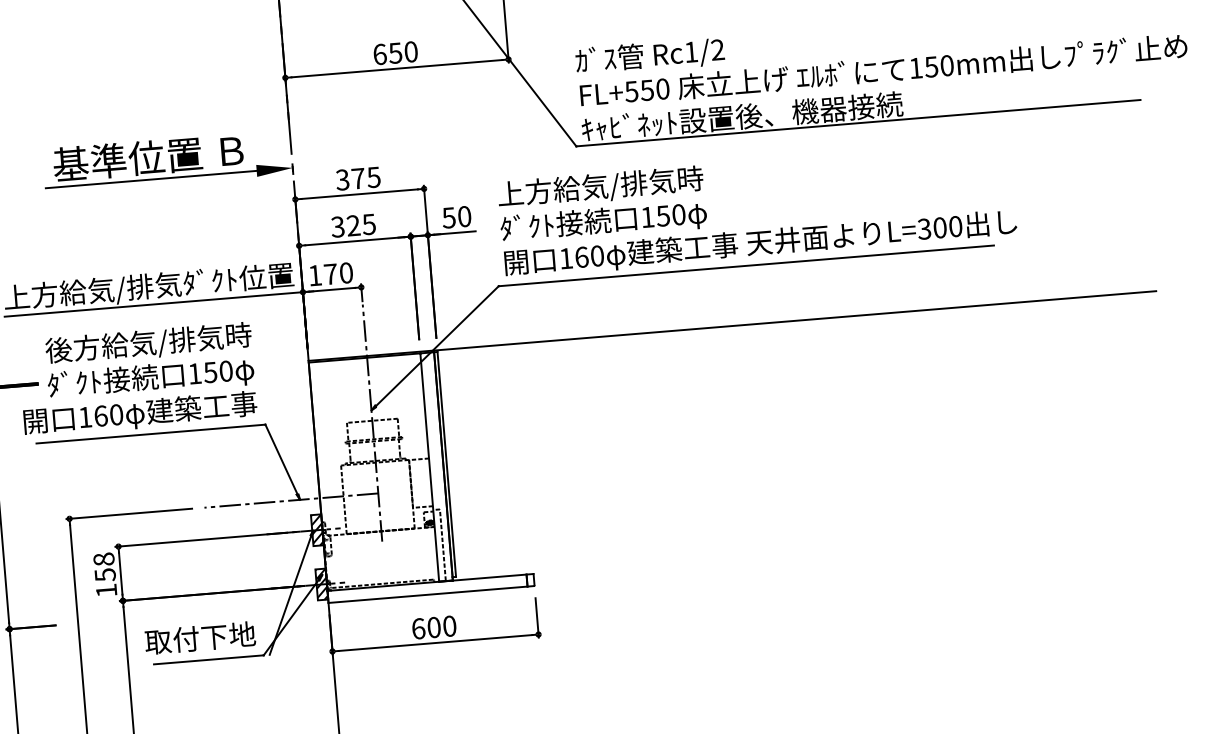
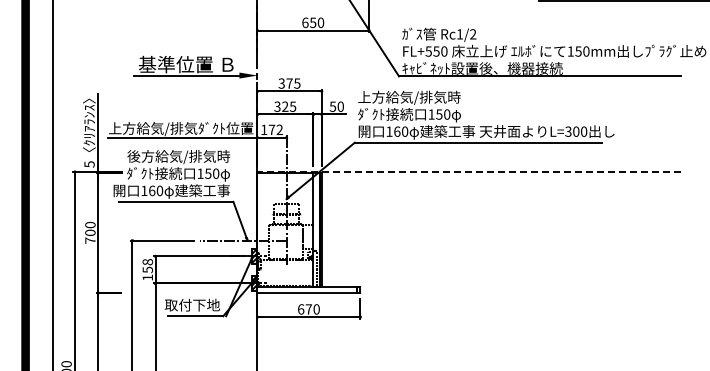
text: (345, 272) -> (279, 129), 170 -> 172
line: (732, 325) -> (469, 171), solid -> dashed
text: (433, 627) -> (308, 309), 600 -> 670

